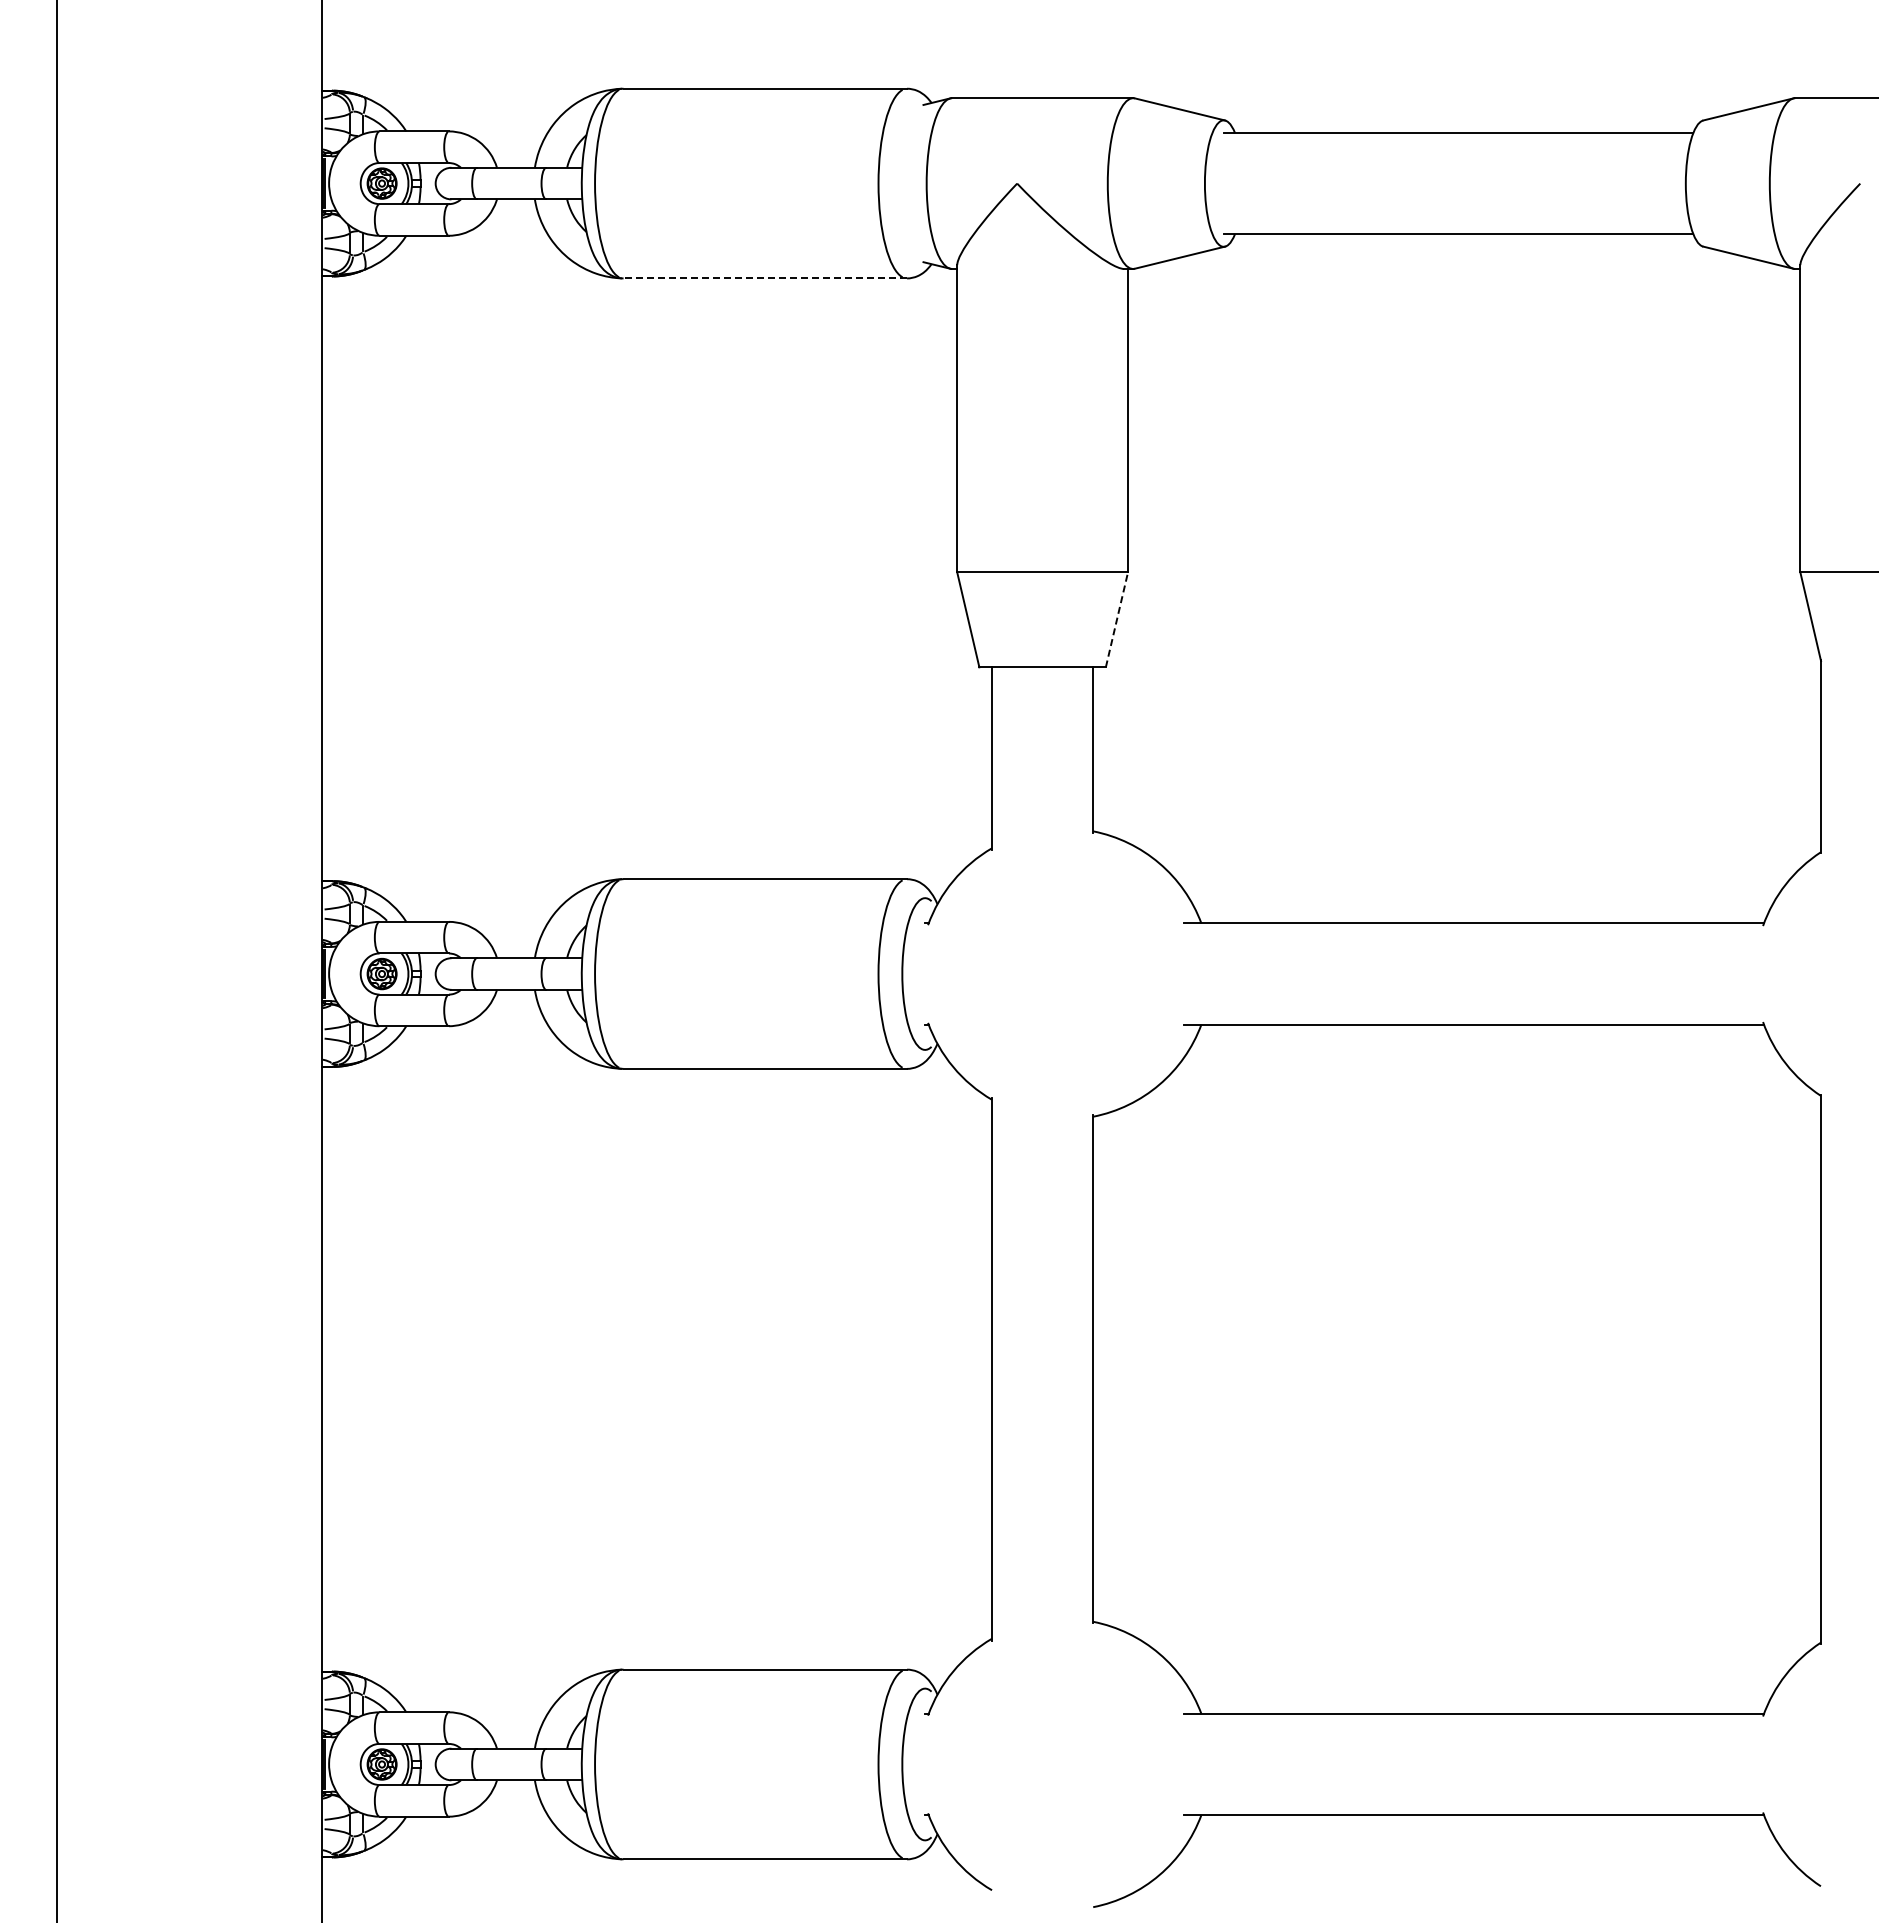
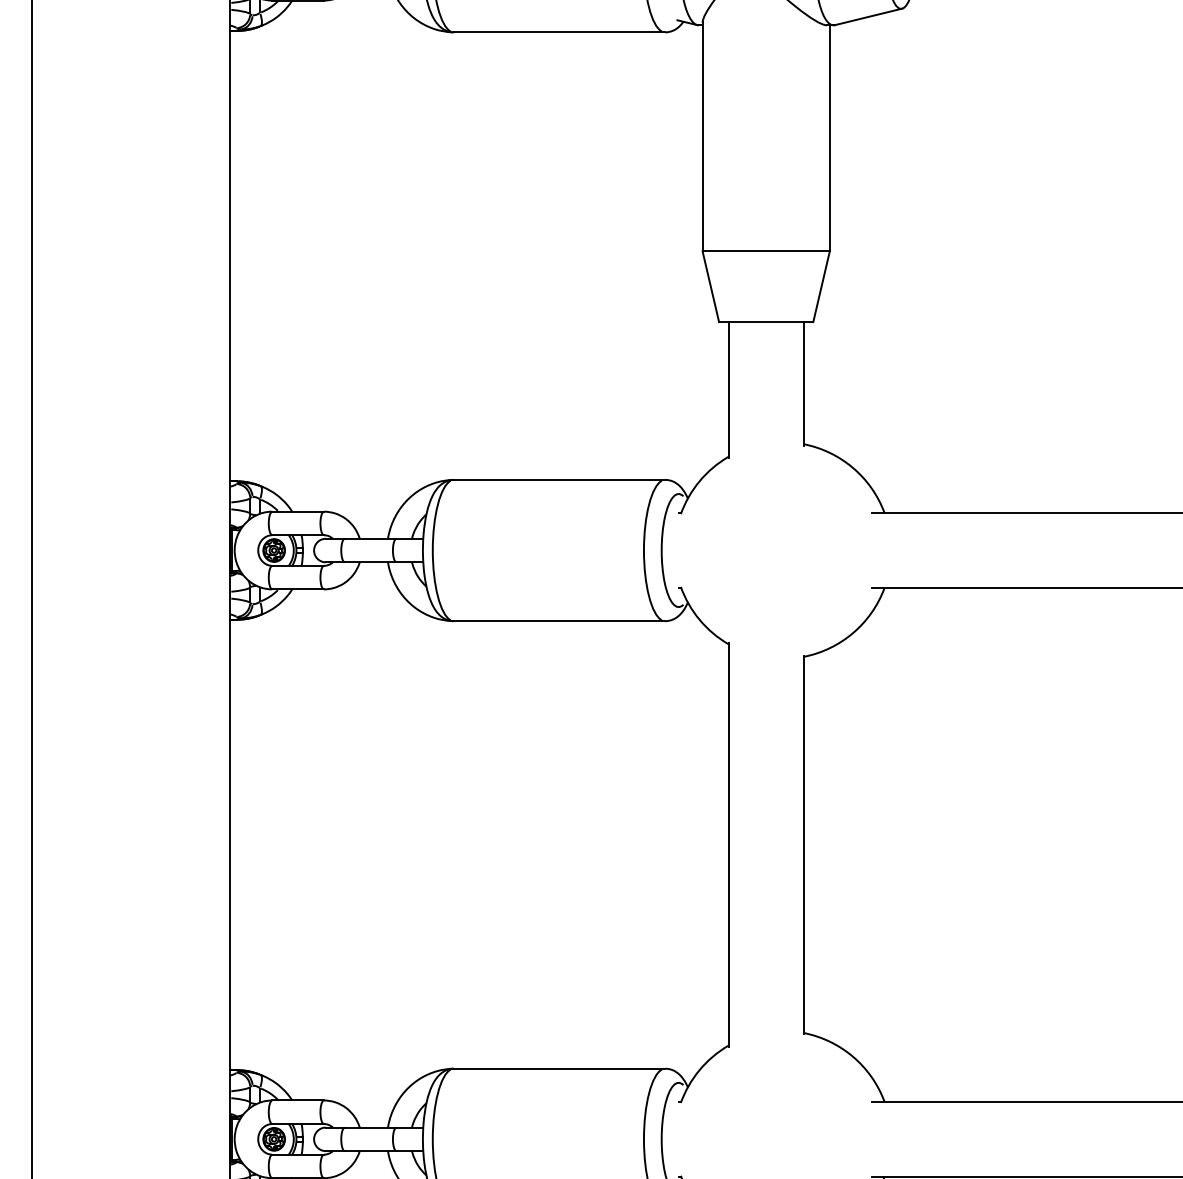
line: (765, 278) -> (559, 32), dashed -> solid
line: (1116, 619) -> (821, 286), dashed -> solid

